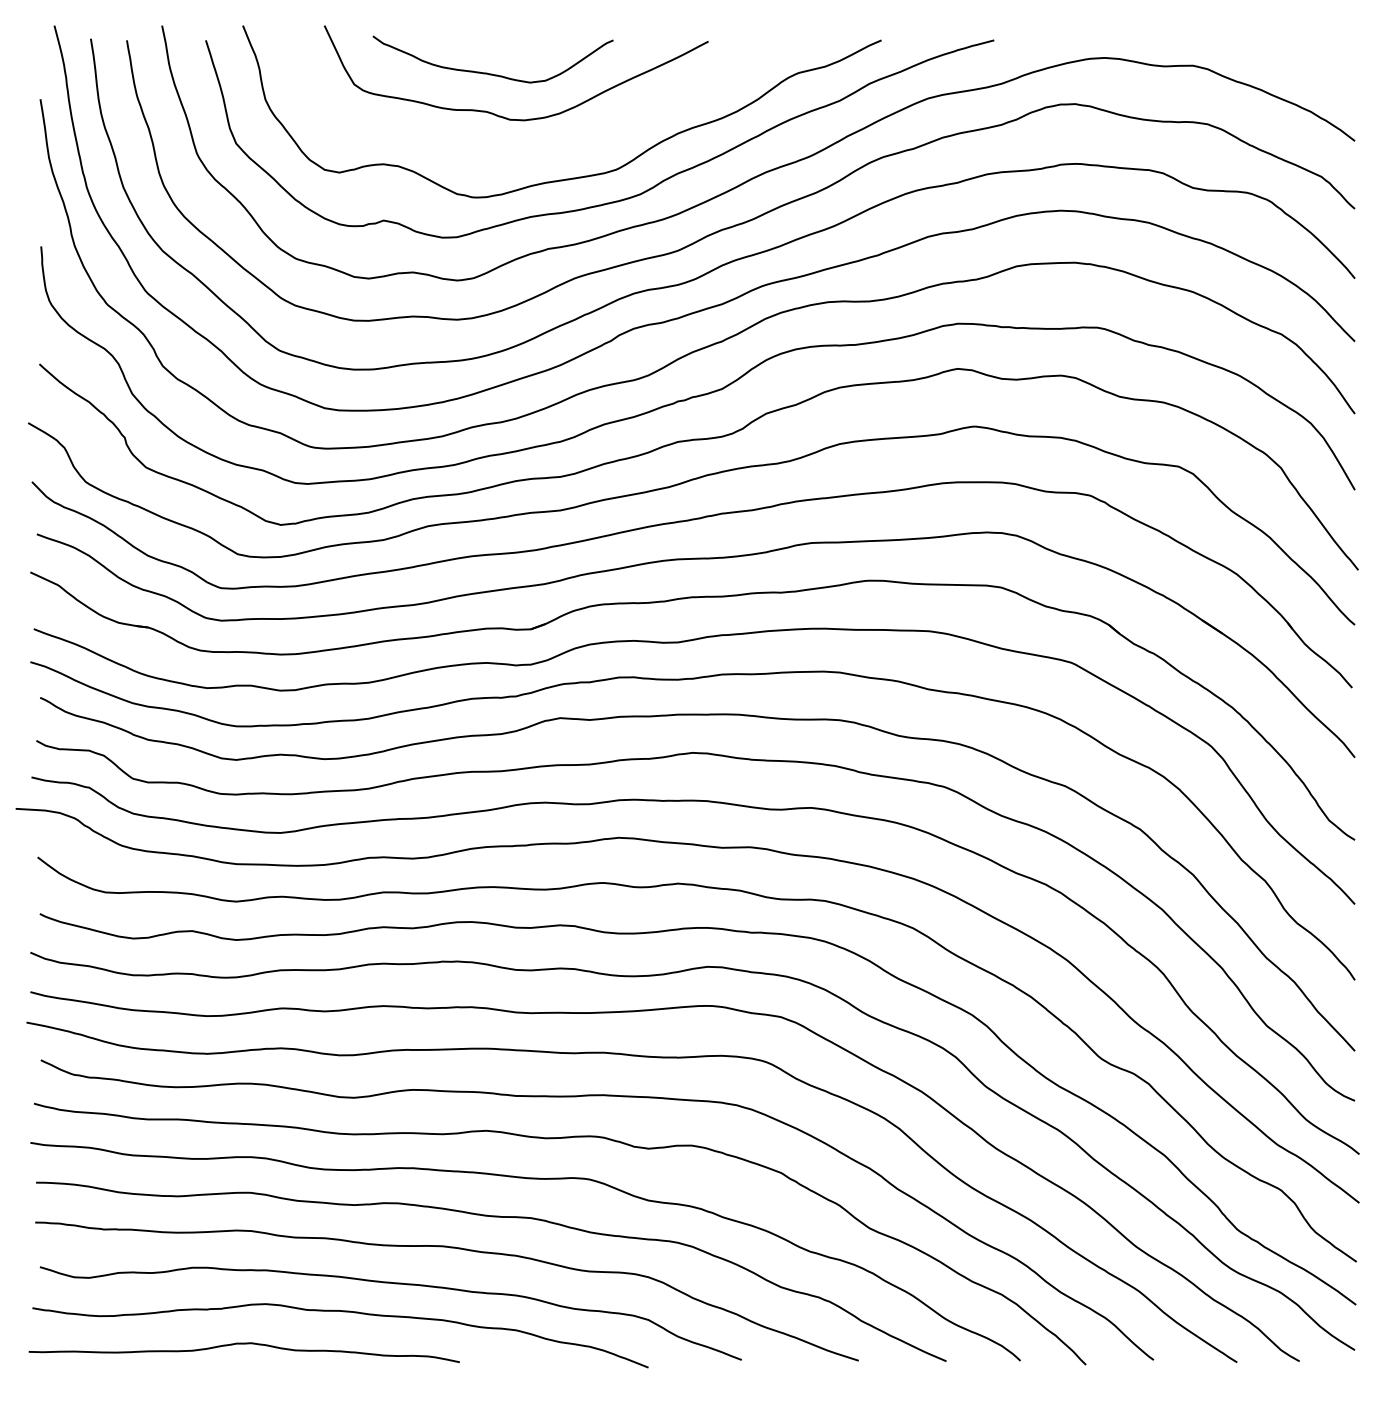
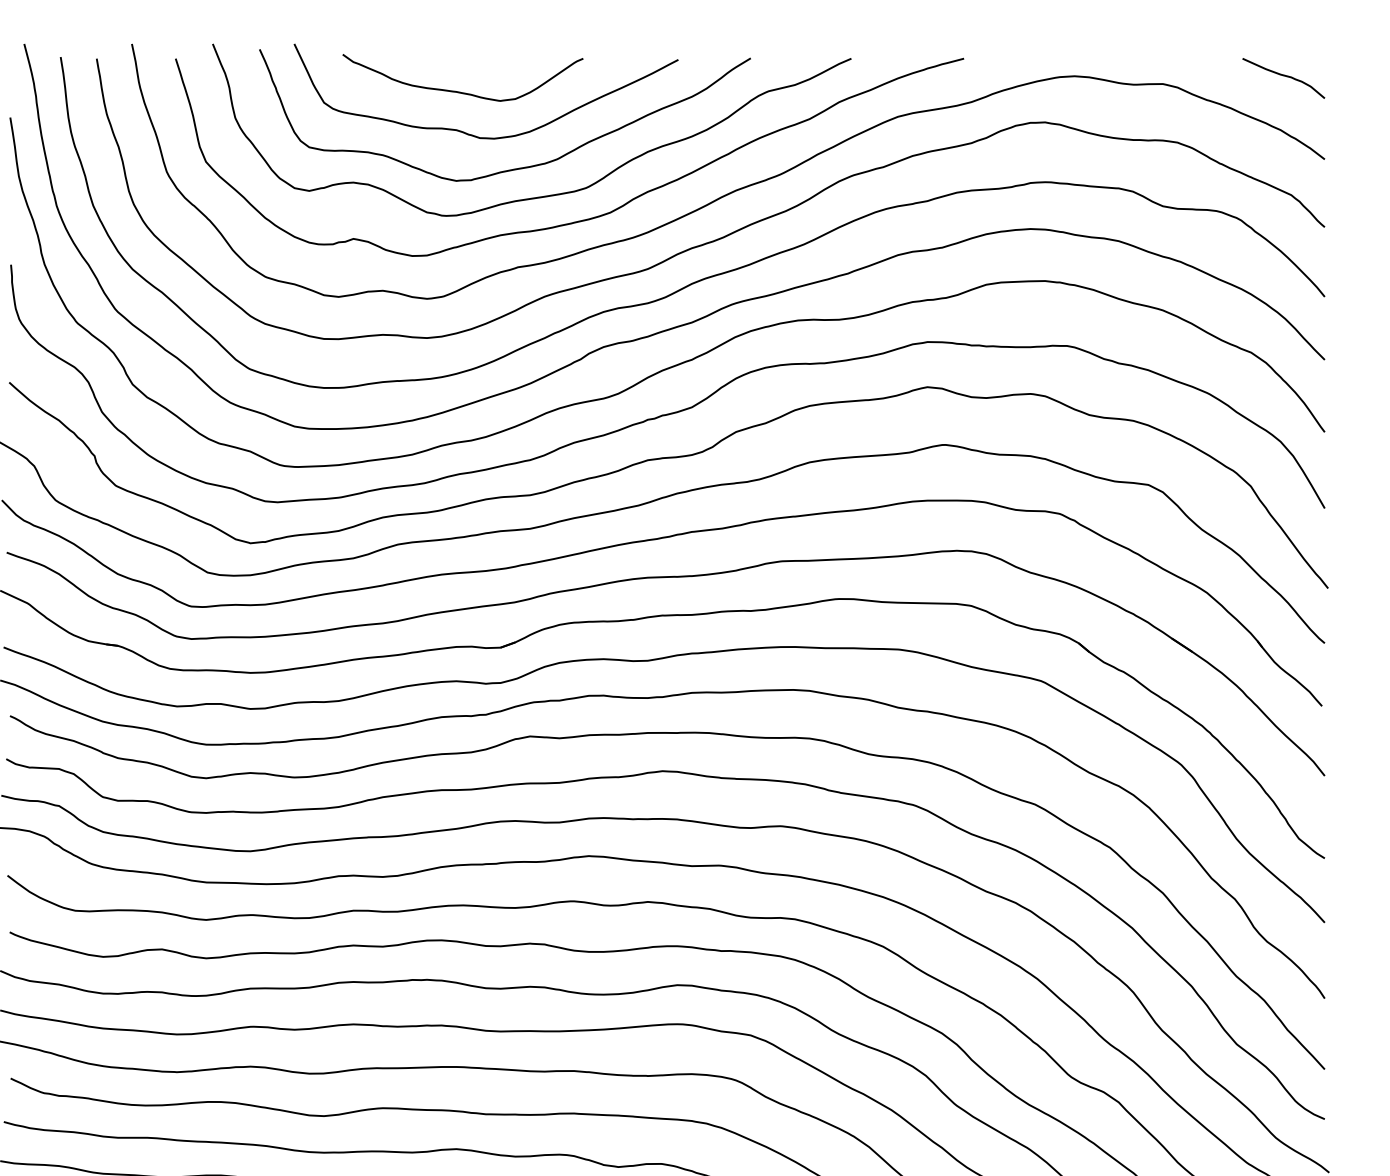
curve: (1314, 58) -> (1284, 76), added
curve: (547, 149) -> (517, 167), added

